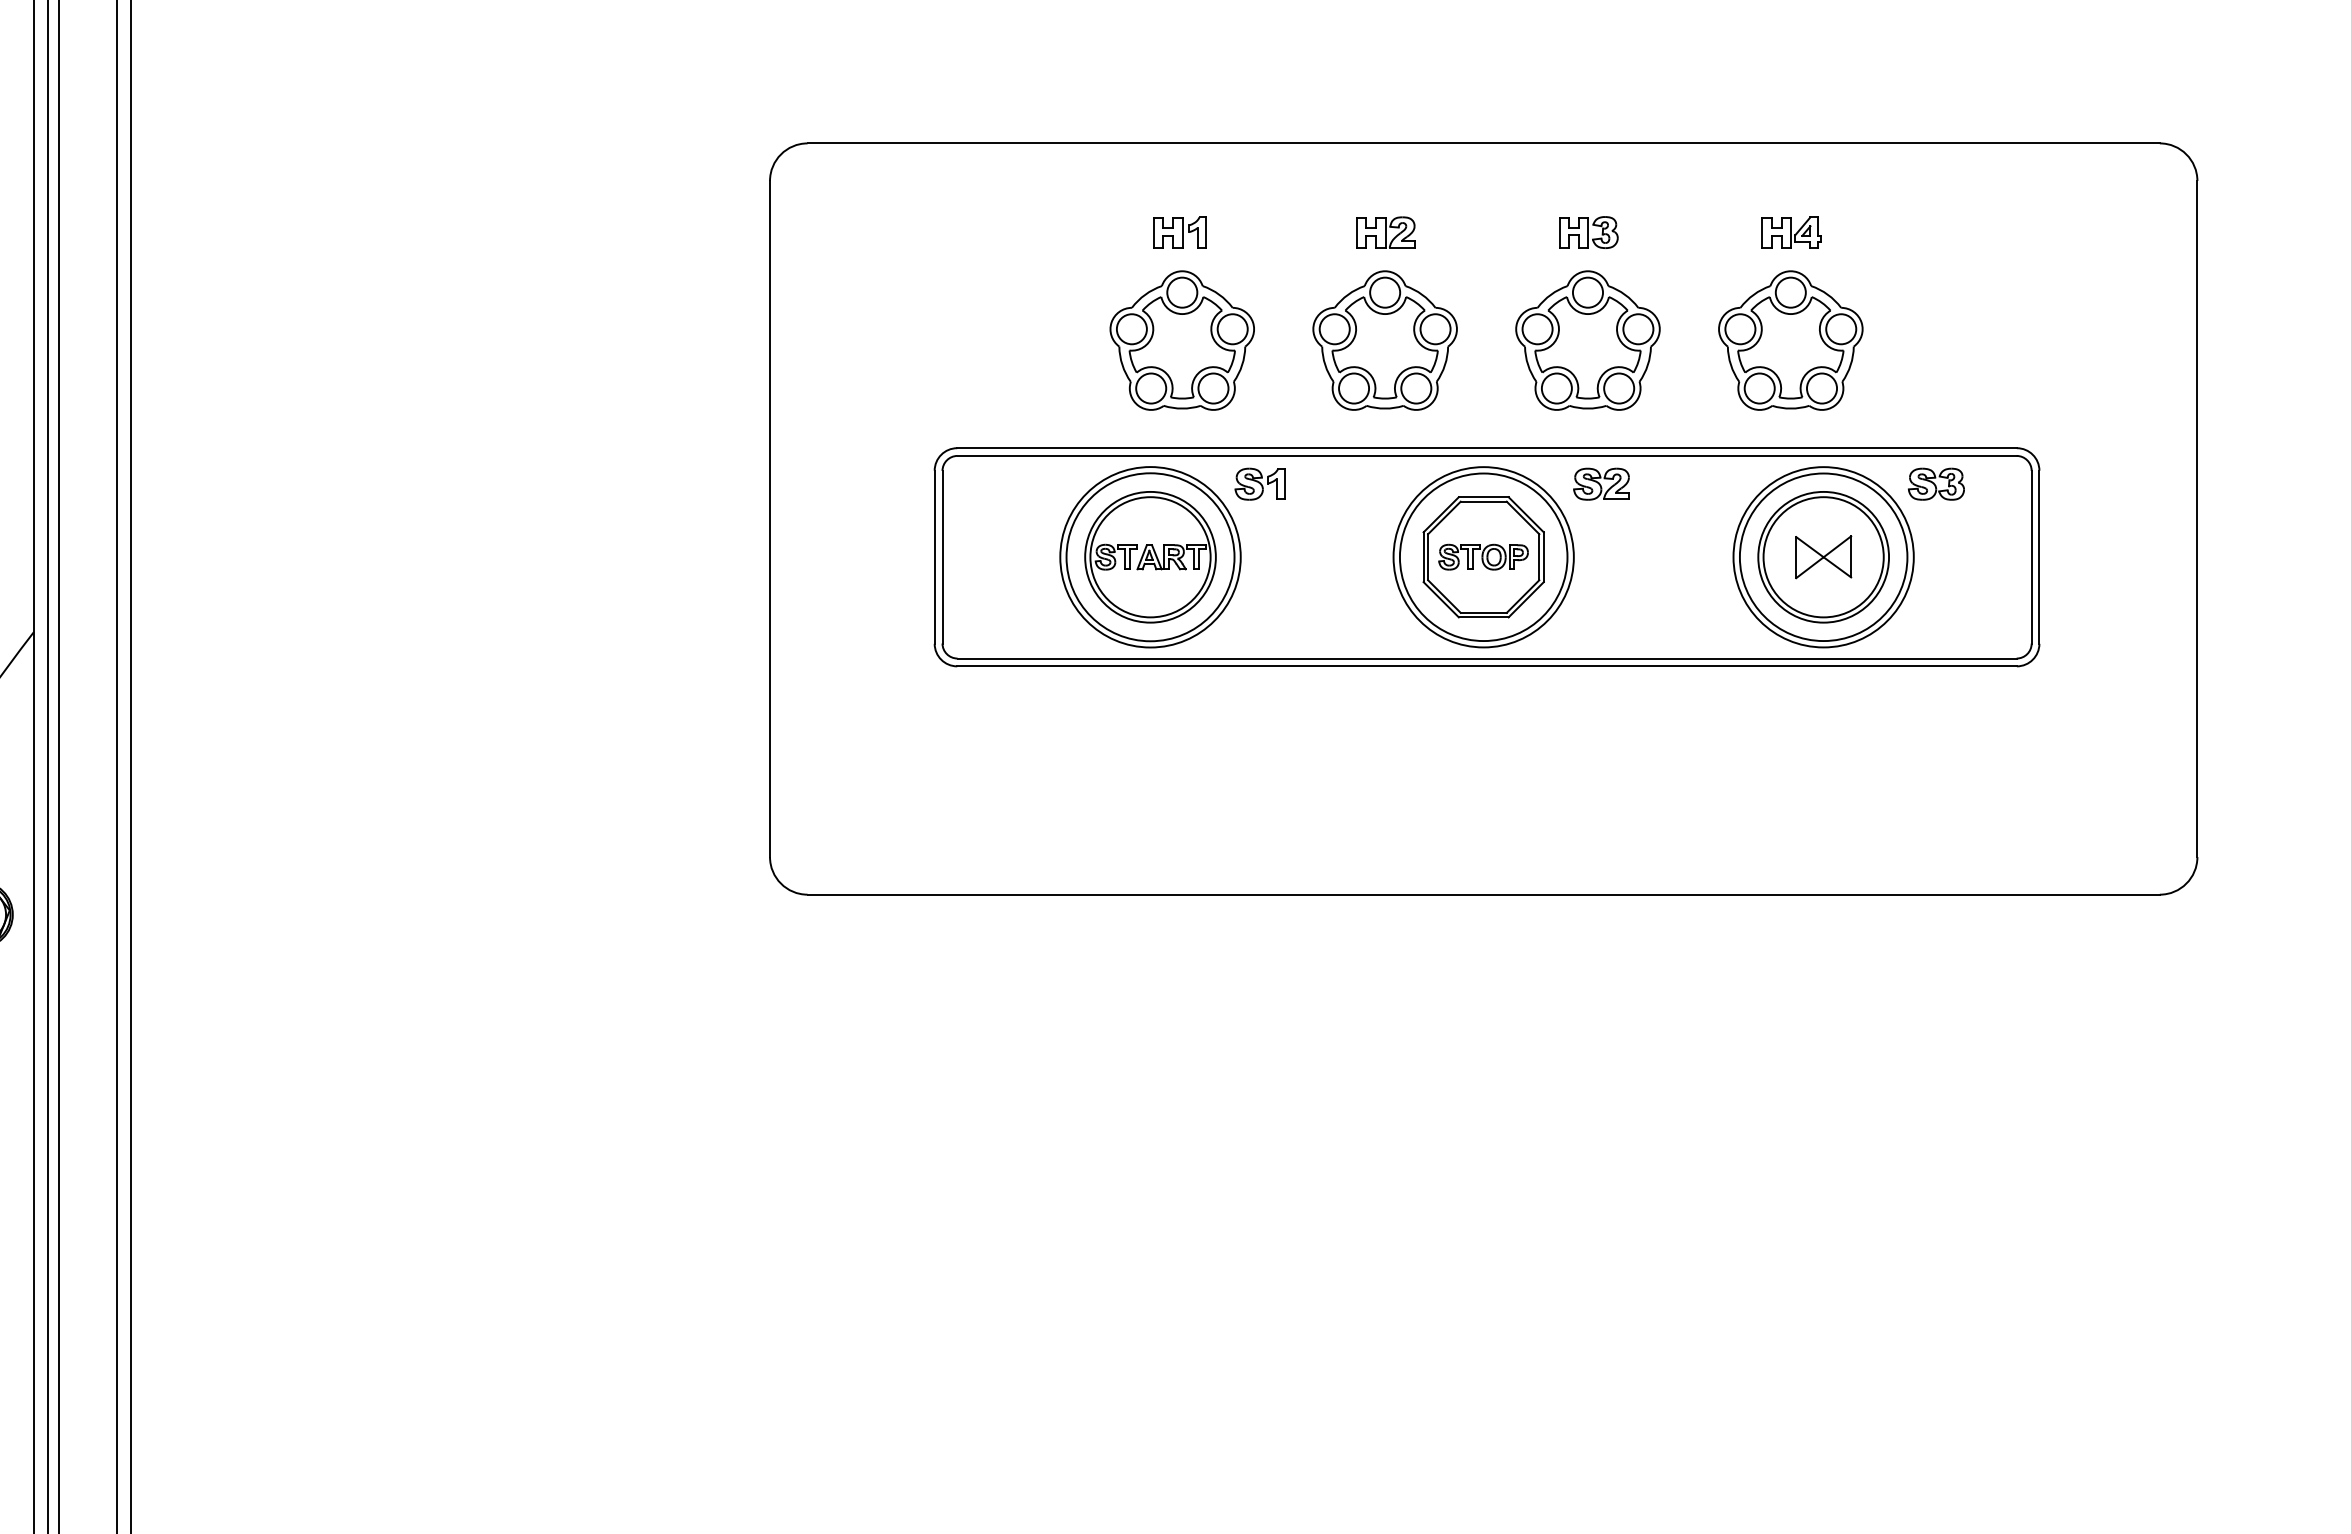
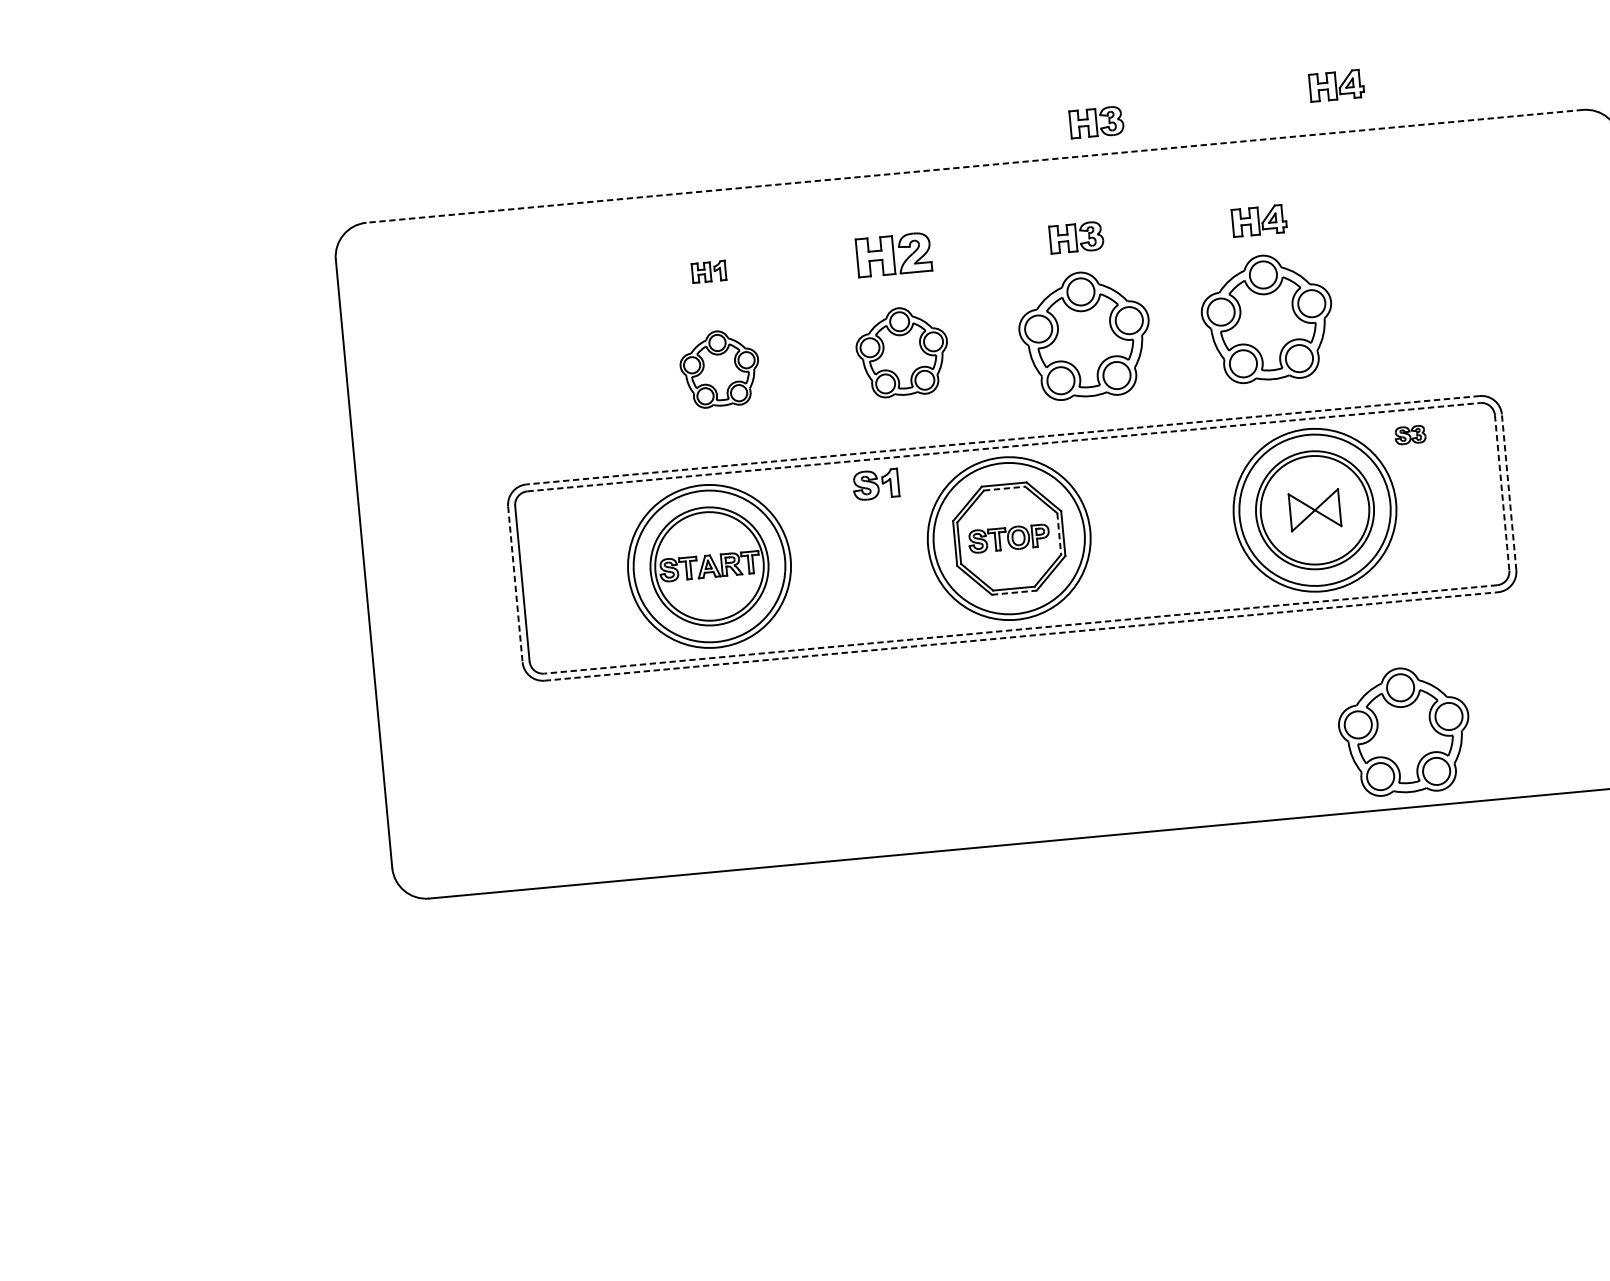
part: (1890, 91) -> (1336, 85), added
part: (1622, 107) -> (1096, 122), added
line: (1483, 143) -> (974, 166), solid -> dashed
part: (1179, 232) -> (708, 271), size x0.7
part: (1385, 232) -> (893, 254), size x1.4
part: (1181, 340) -> (719, 368), size x0.6
part: (1384, 340) -> (901, 351), size x0.7
line: (1487, 448) -> (1003, 440), solid -> dashed
line: (1487, 455) -> (1004, 446), solid -> dashed
part: (1259, 483) -> (875, 484), moved
part: (1601, 483) -> (1109, 462), removed
part: (1936, 483) -> (1410, 434), size x0.6
line: (1484, 501) -> (1005, 488), solid -> dashed
line: (934, 557) -> (515, 584), solid -> dashed
line: (1539, 557) -> (1059, 534), solid -> dashed
line: (2031, 557) -> (1502, 493), solid -> dashed
line: (2039, 557) -> (1509, 492), solid -> dashed
line: (1483, 617) -> (1014, 592), solid -> dashed
line: (1487, 658) -> (1021, 629), solid -> dashed
line: (1487, 666) -> (1021, 636), solid -> dashed
part: (1899, 809) -> (1404, 730), added

